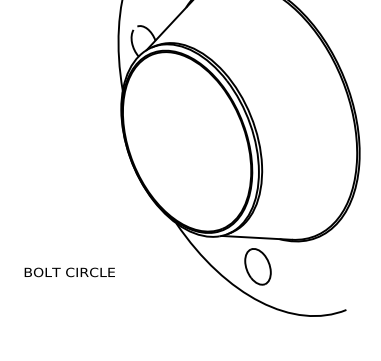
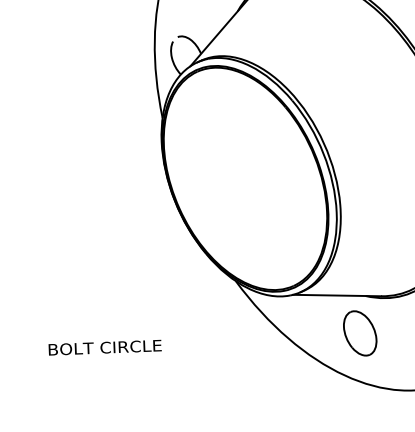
part: (257, 266) -> (359, 333), moved

